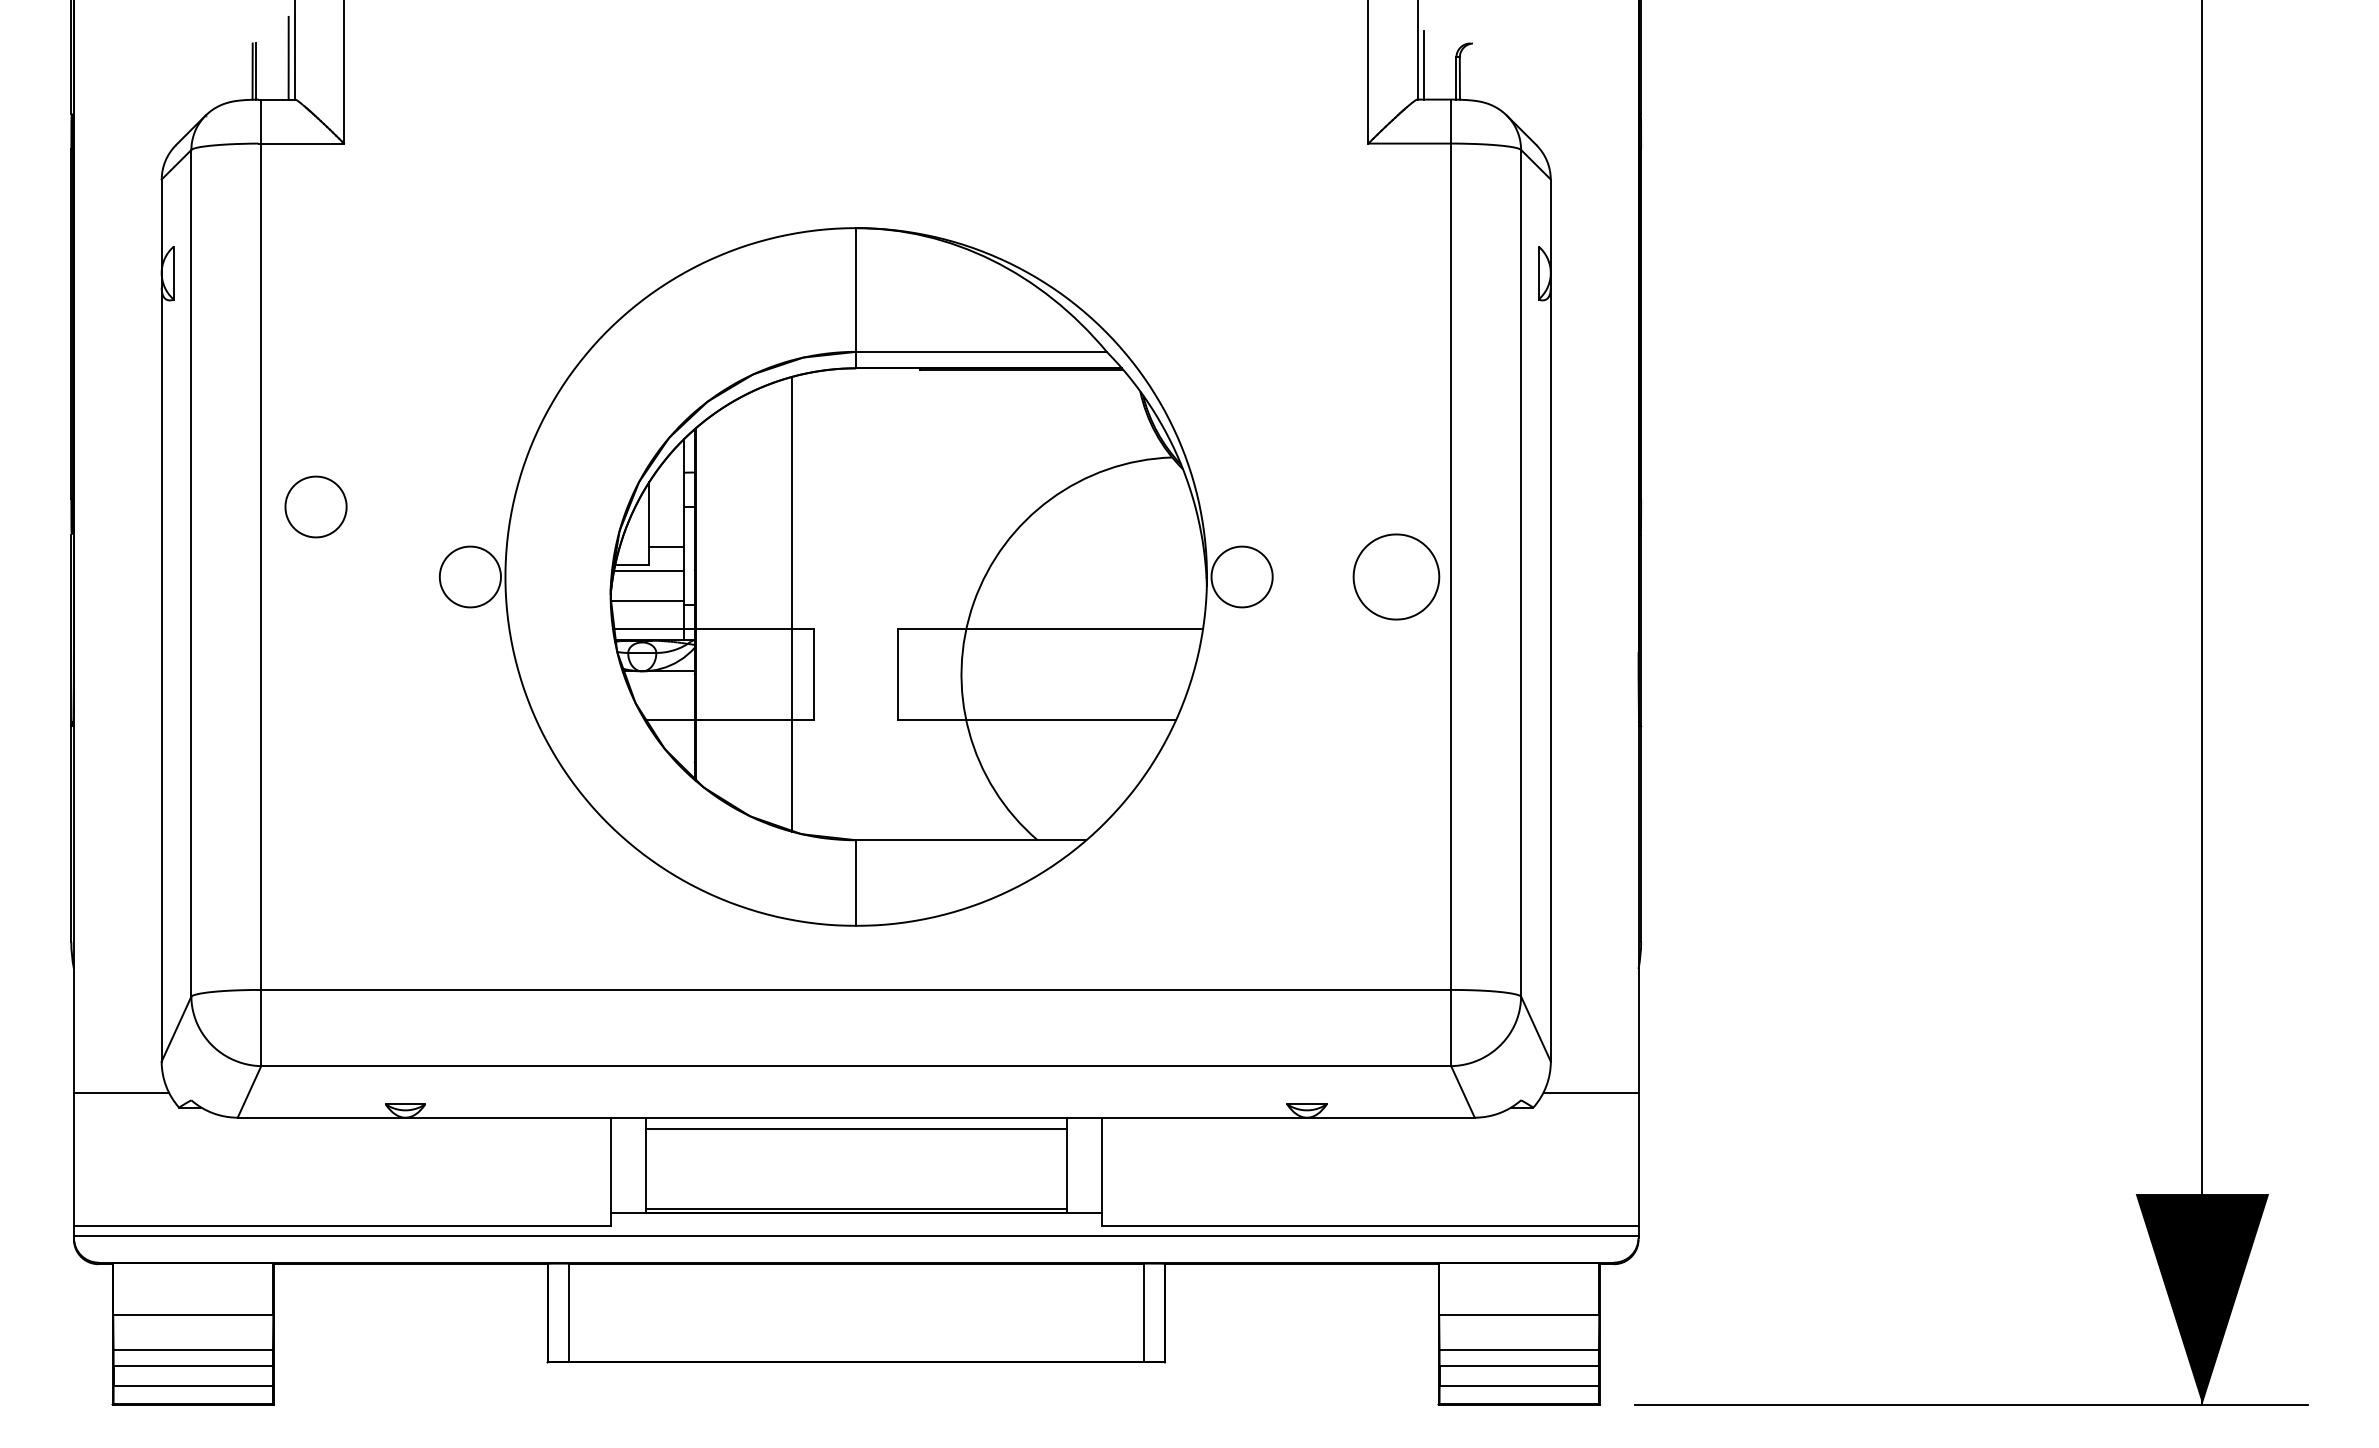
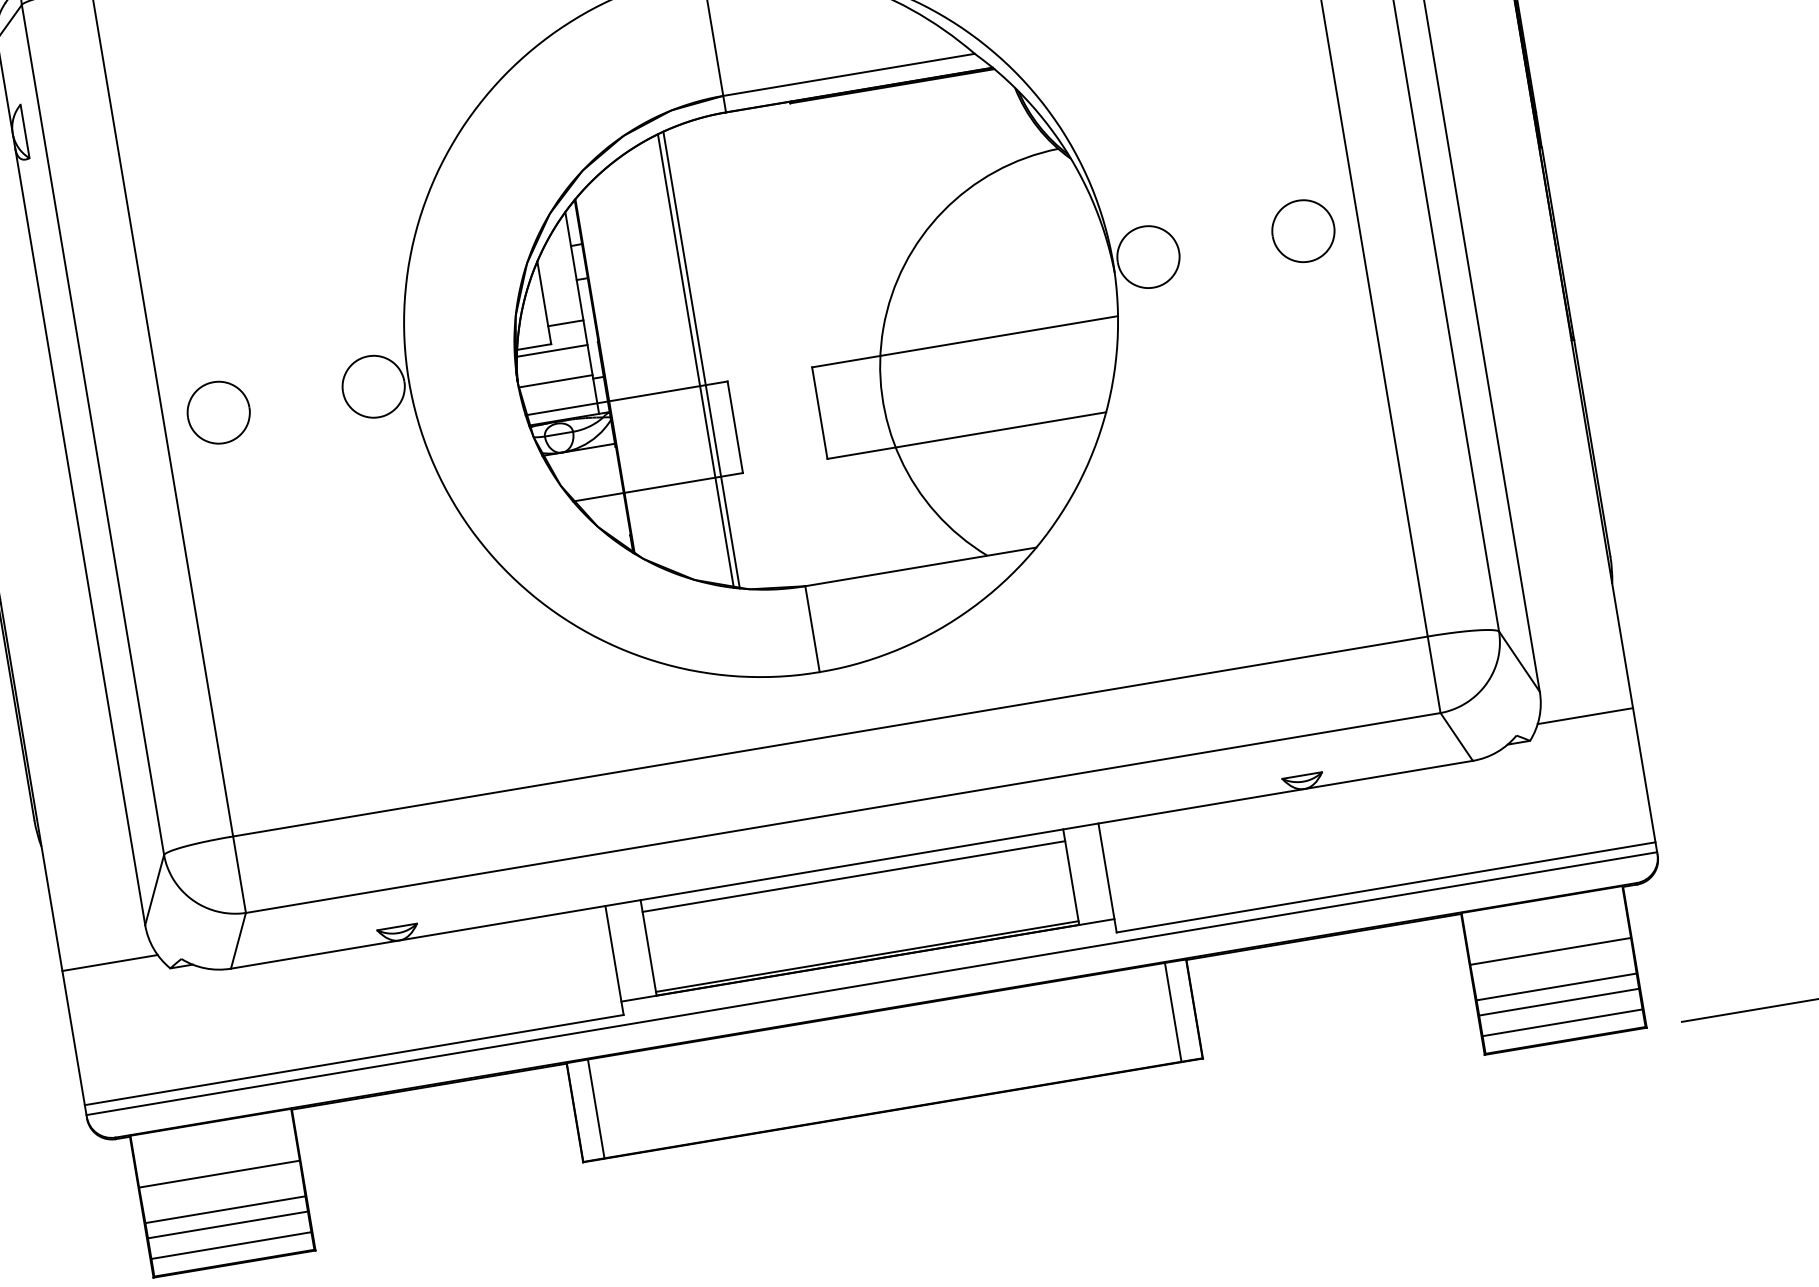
part: (315, 506) -> (218, 412), moved
part: (1396, 576) -> (1303, 230), size x0.71
line: (786, 604) -> (695, 361), added

